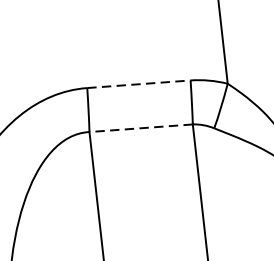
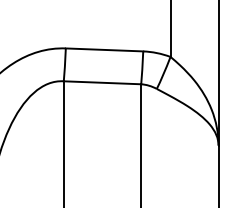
line: (138, 83) -> (104, 49), dashed -> solid
line: (141, 127) -> (102, 82), dashed -> solid

